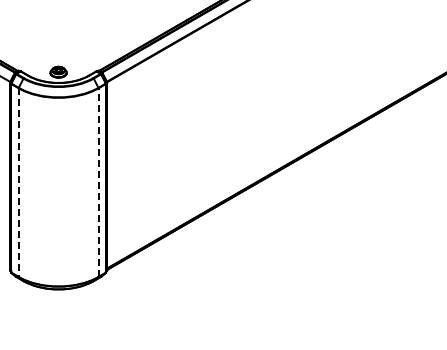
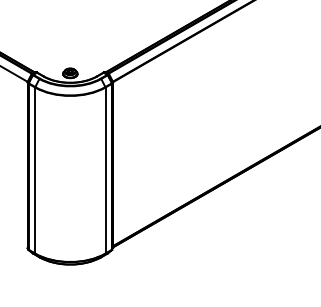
line: (98, 182) -> (105, 170), dashed -> solid
line: (18, 183) -> (35, 171), dashed -> solid

